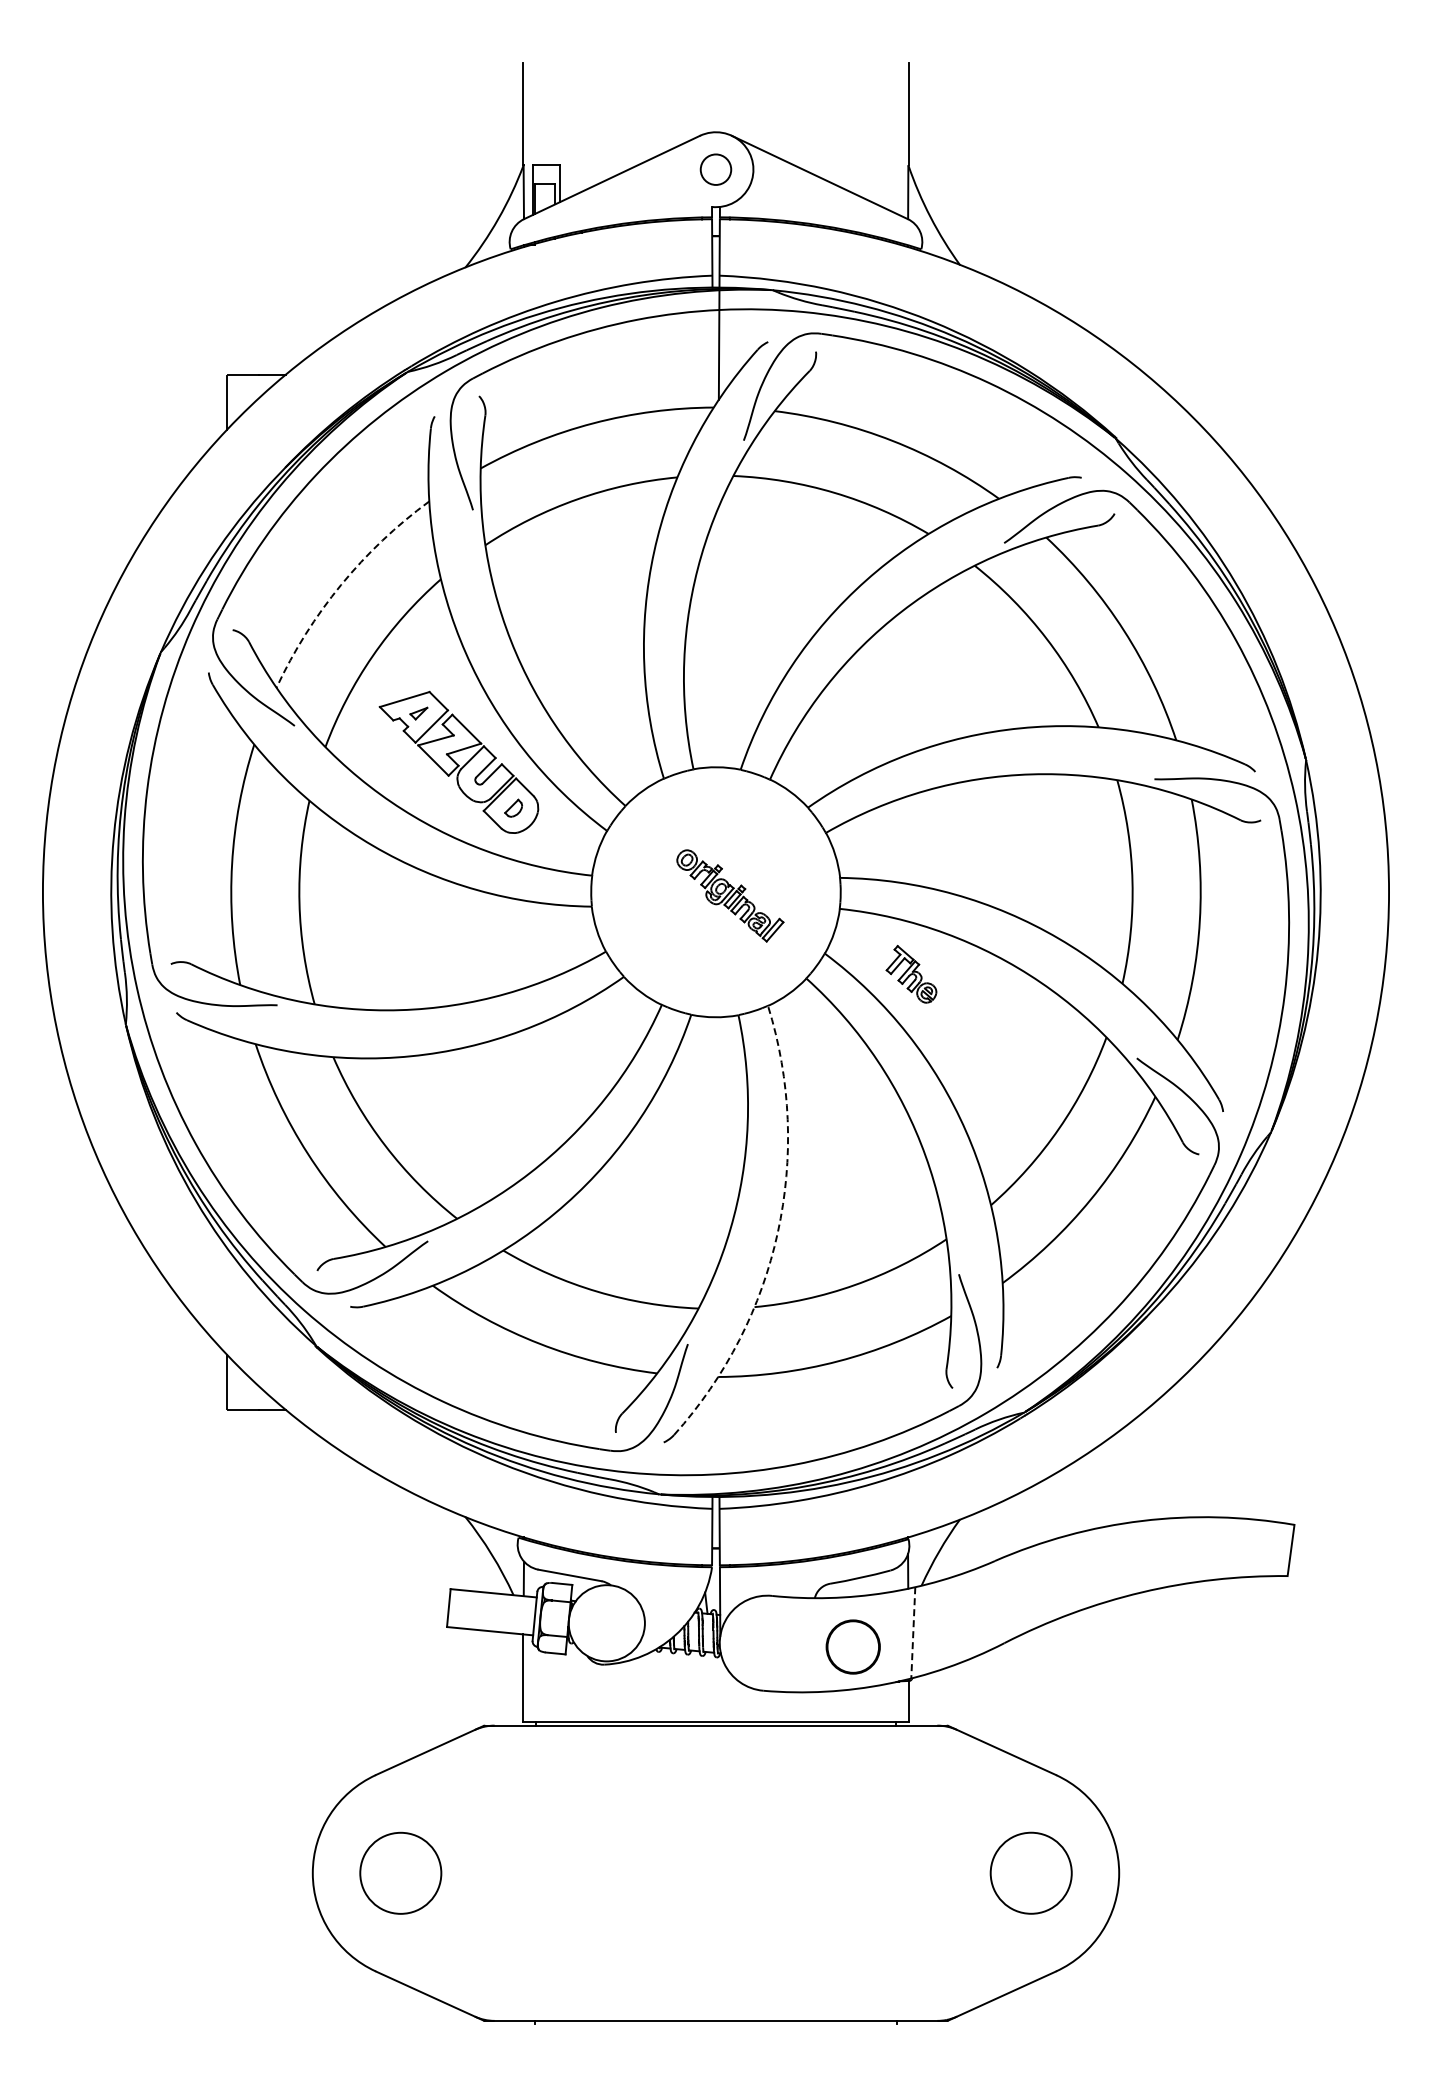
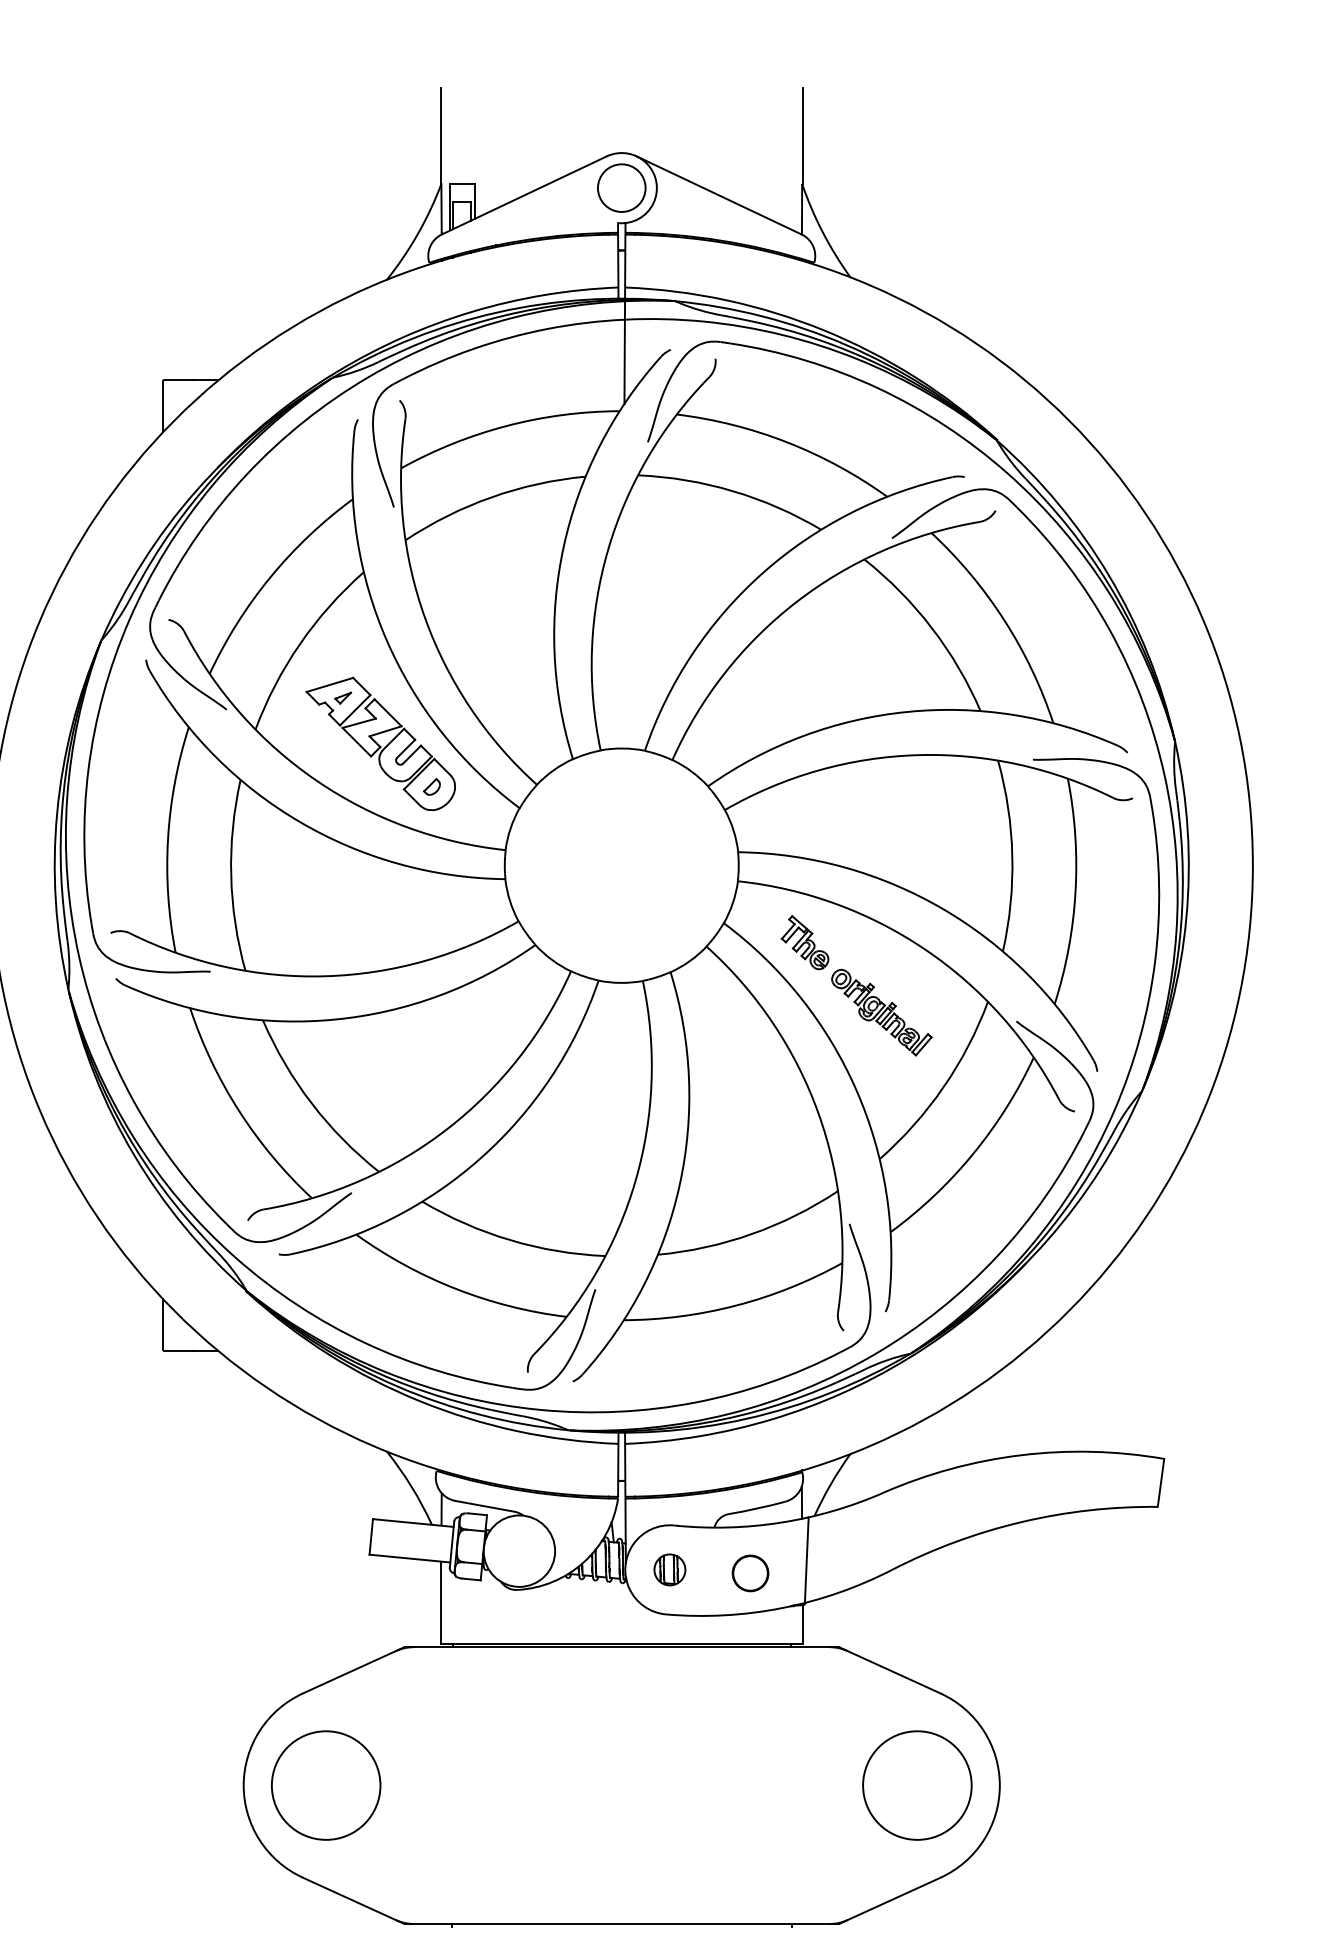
circle: (715, 169) -> (621, 187), size x1.67
arc: (341, 584) -> (270, 577), dashed -> solid
part: (730, 895) -> (881, 1012), moved
arc: (777, 1232) -> (679, 1184), dashed -> solid
line: (913, 1632) -> (806, 1559), dashed -> solid
part: (767, 1642) -> (670, 1569), added
circle: (853, 1646) -> (750, 1572), size x0.71
circle: (400, 1873) -> (325, 1785), size x1.43
circle: (1031, 1873) -> (917, 1785), size x1.43

